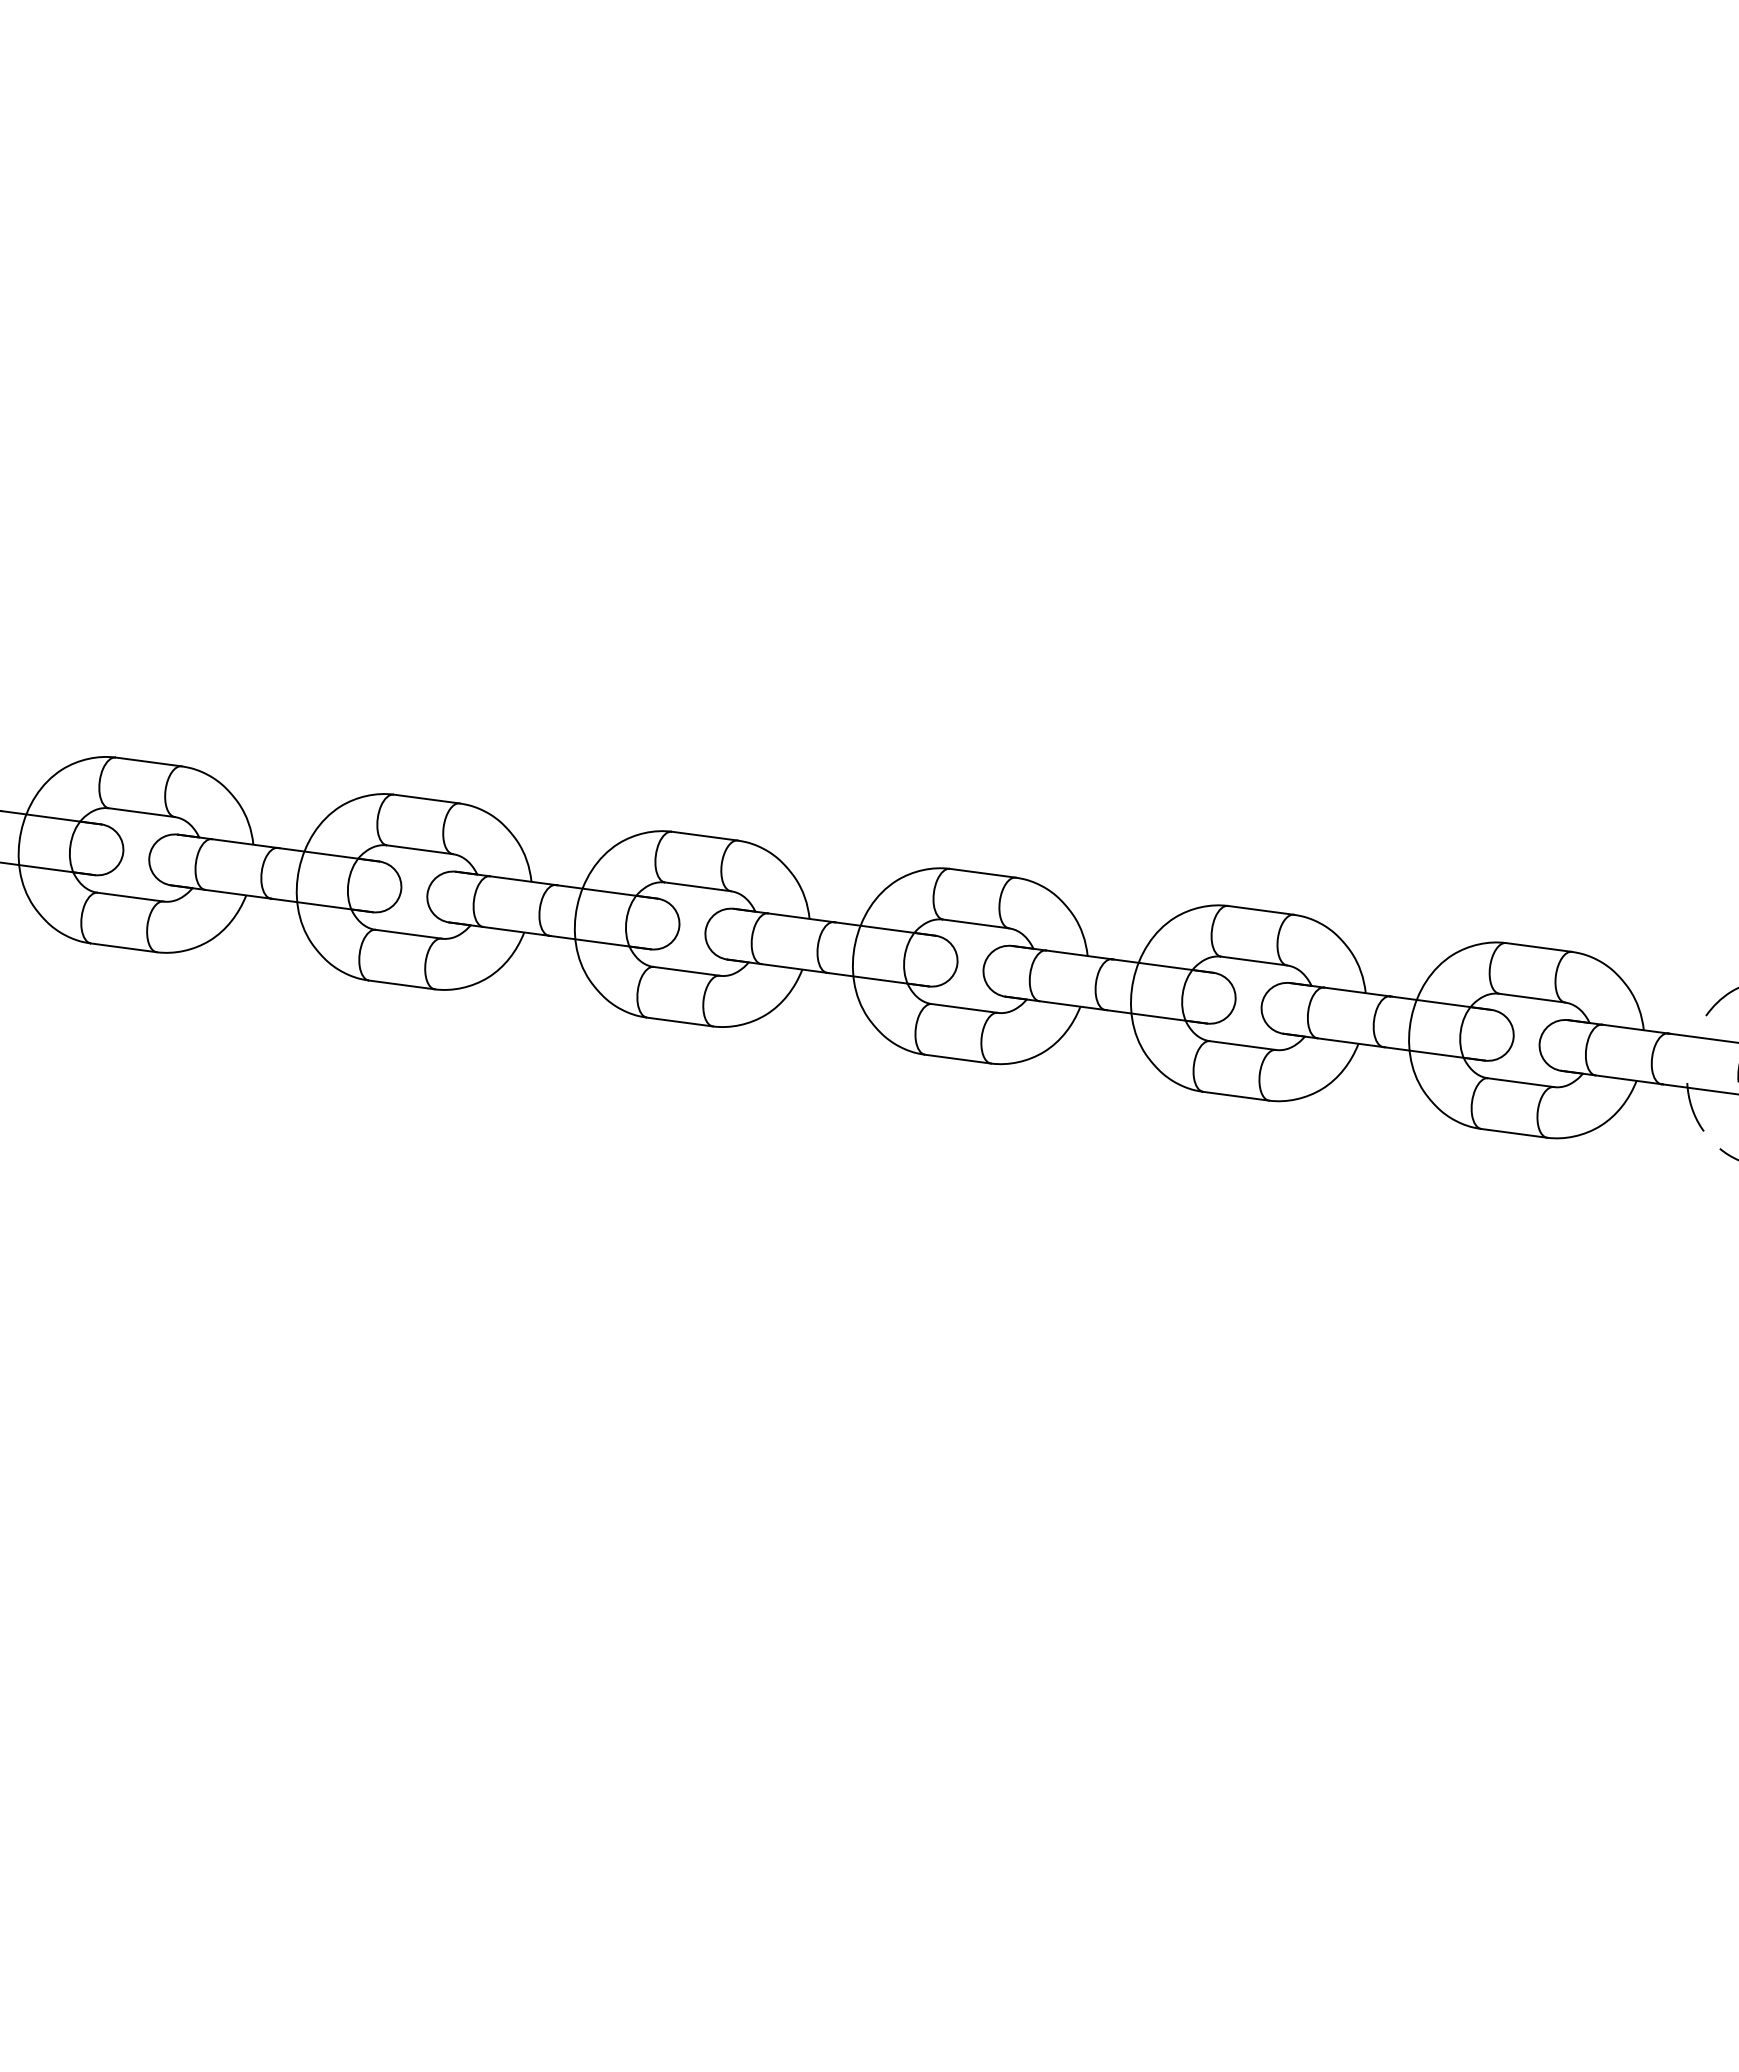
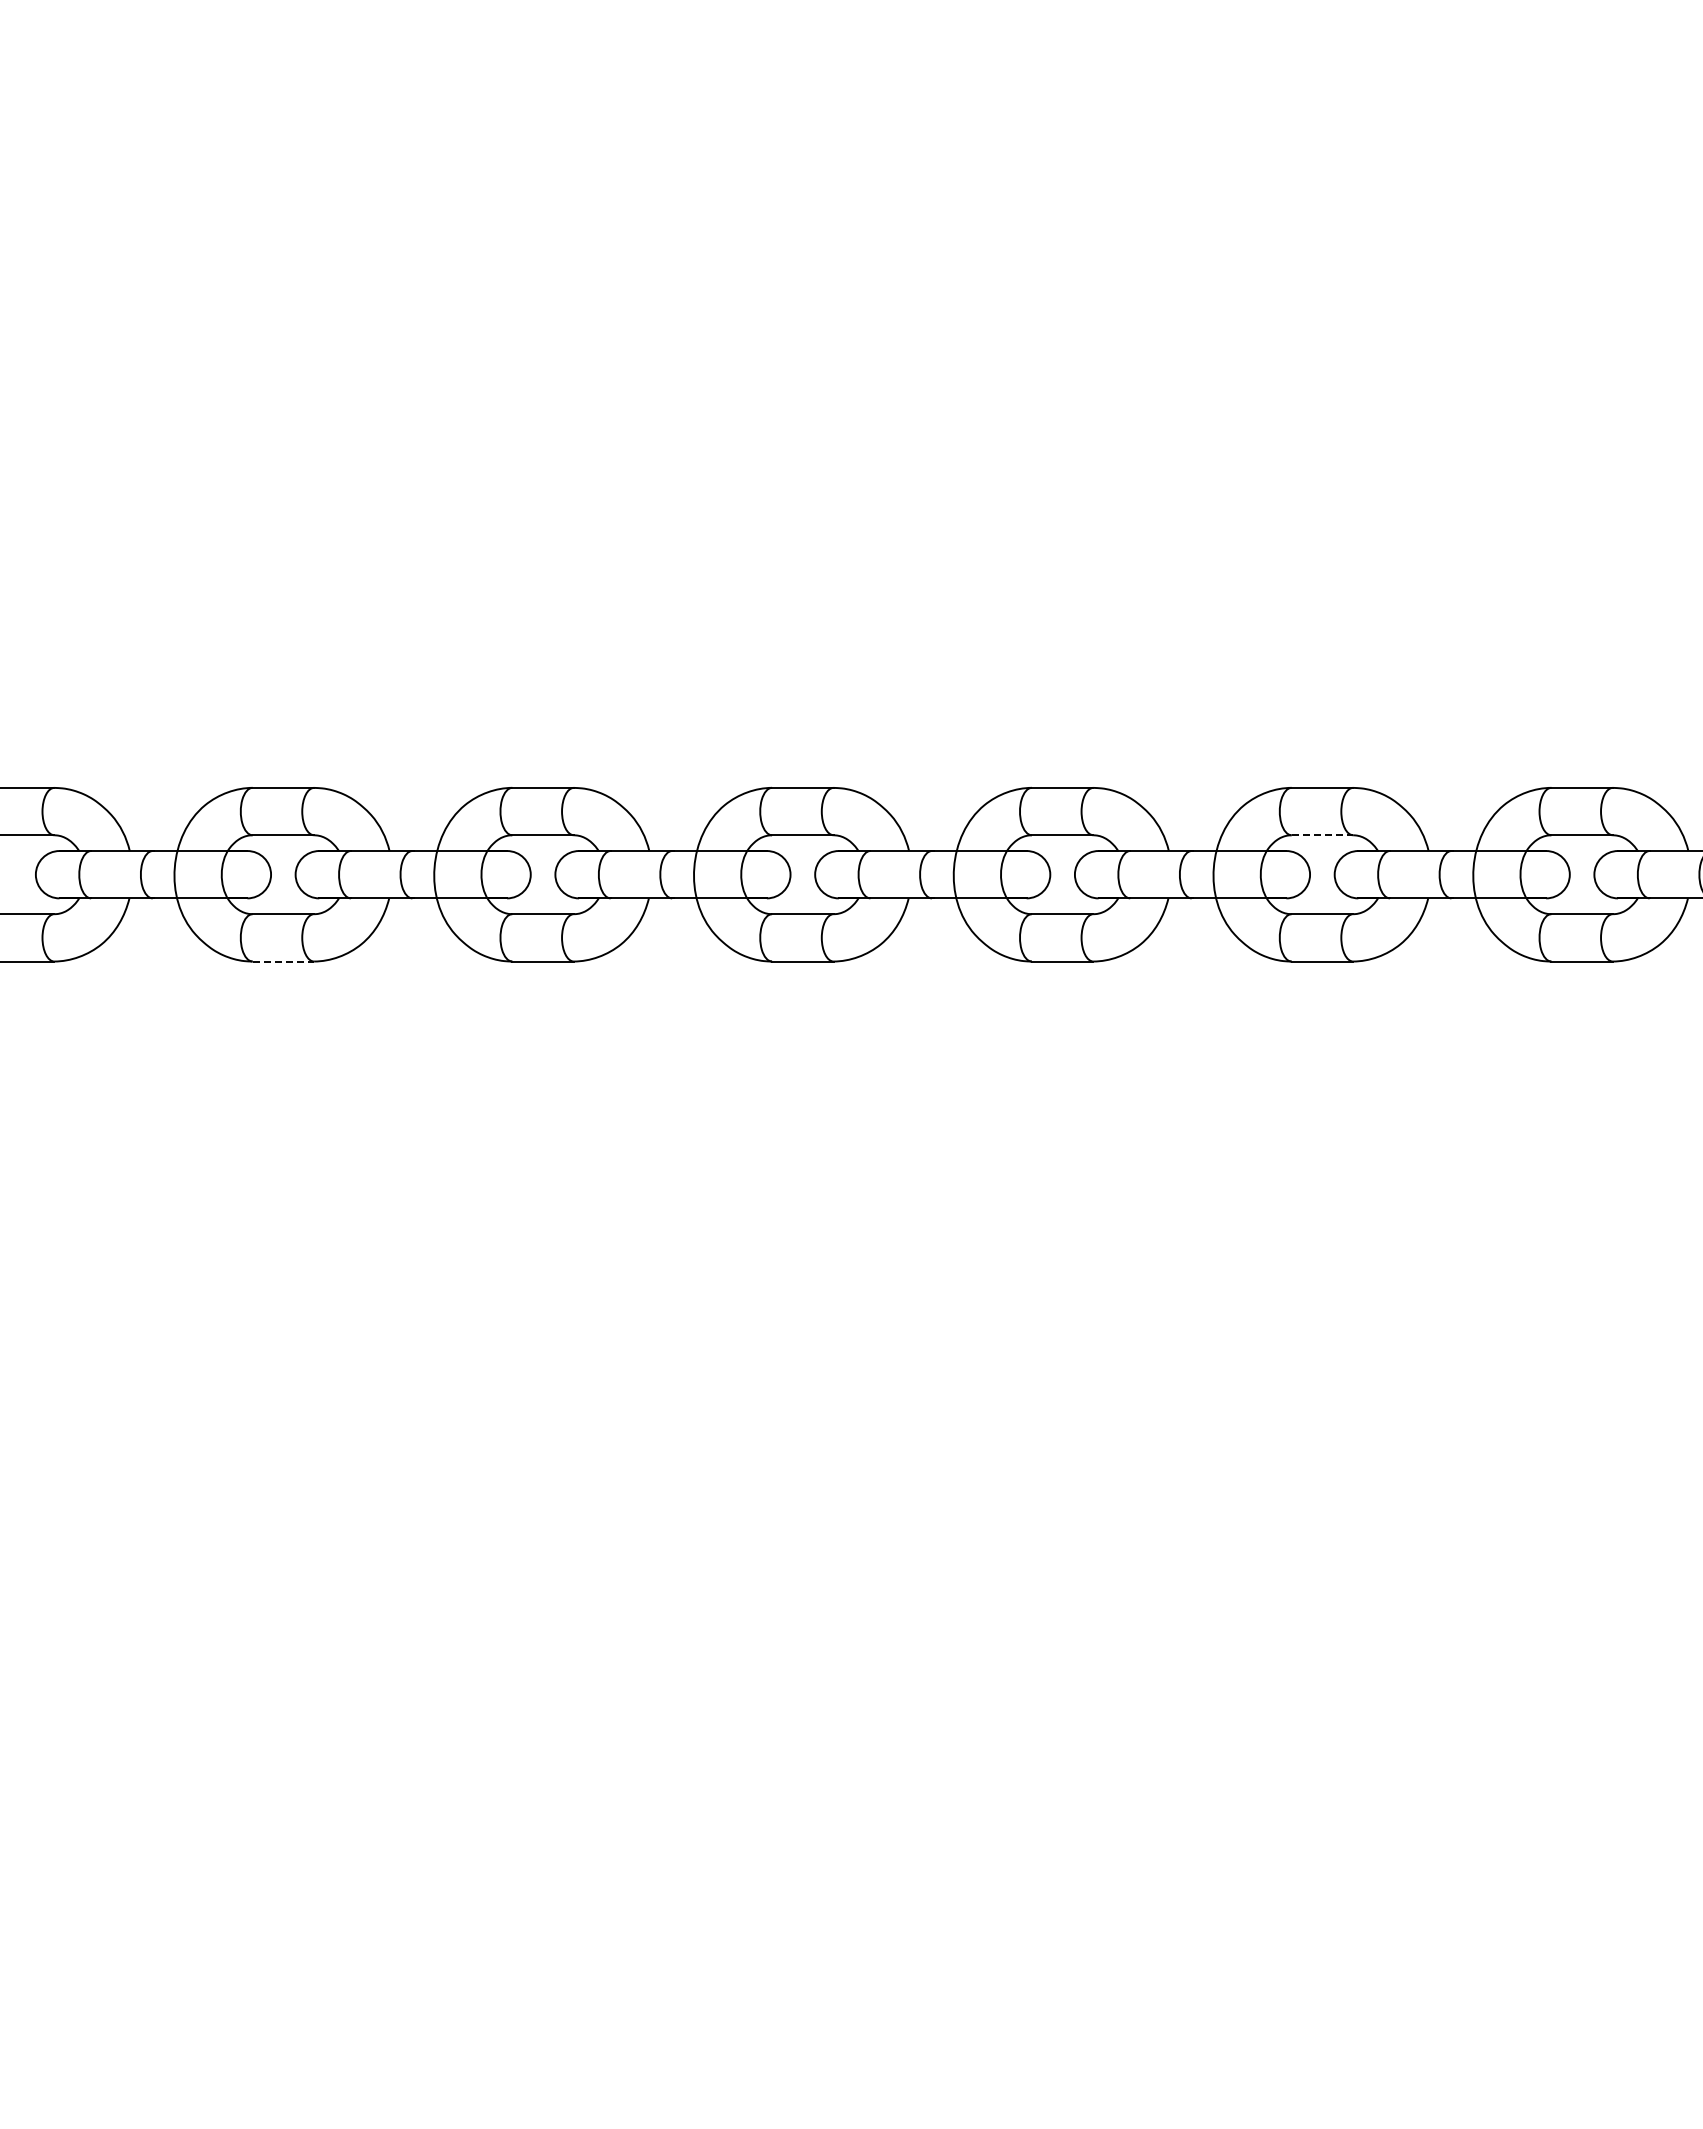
line: (124, 947) -> (283, 961), solid -> dashed
line: (1254, 961) -> (1322, 835), solid -> dashed

